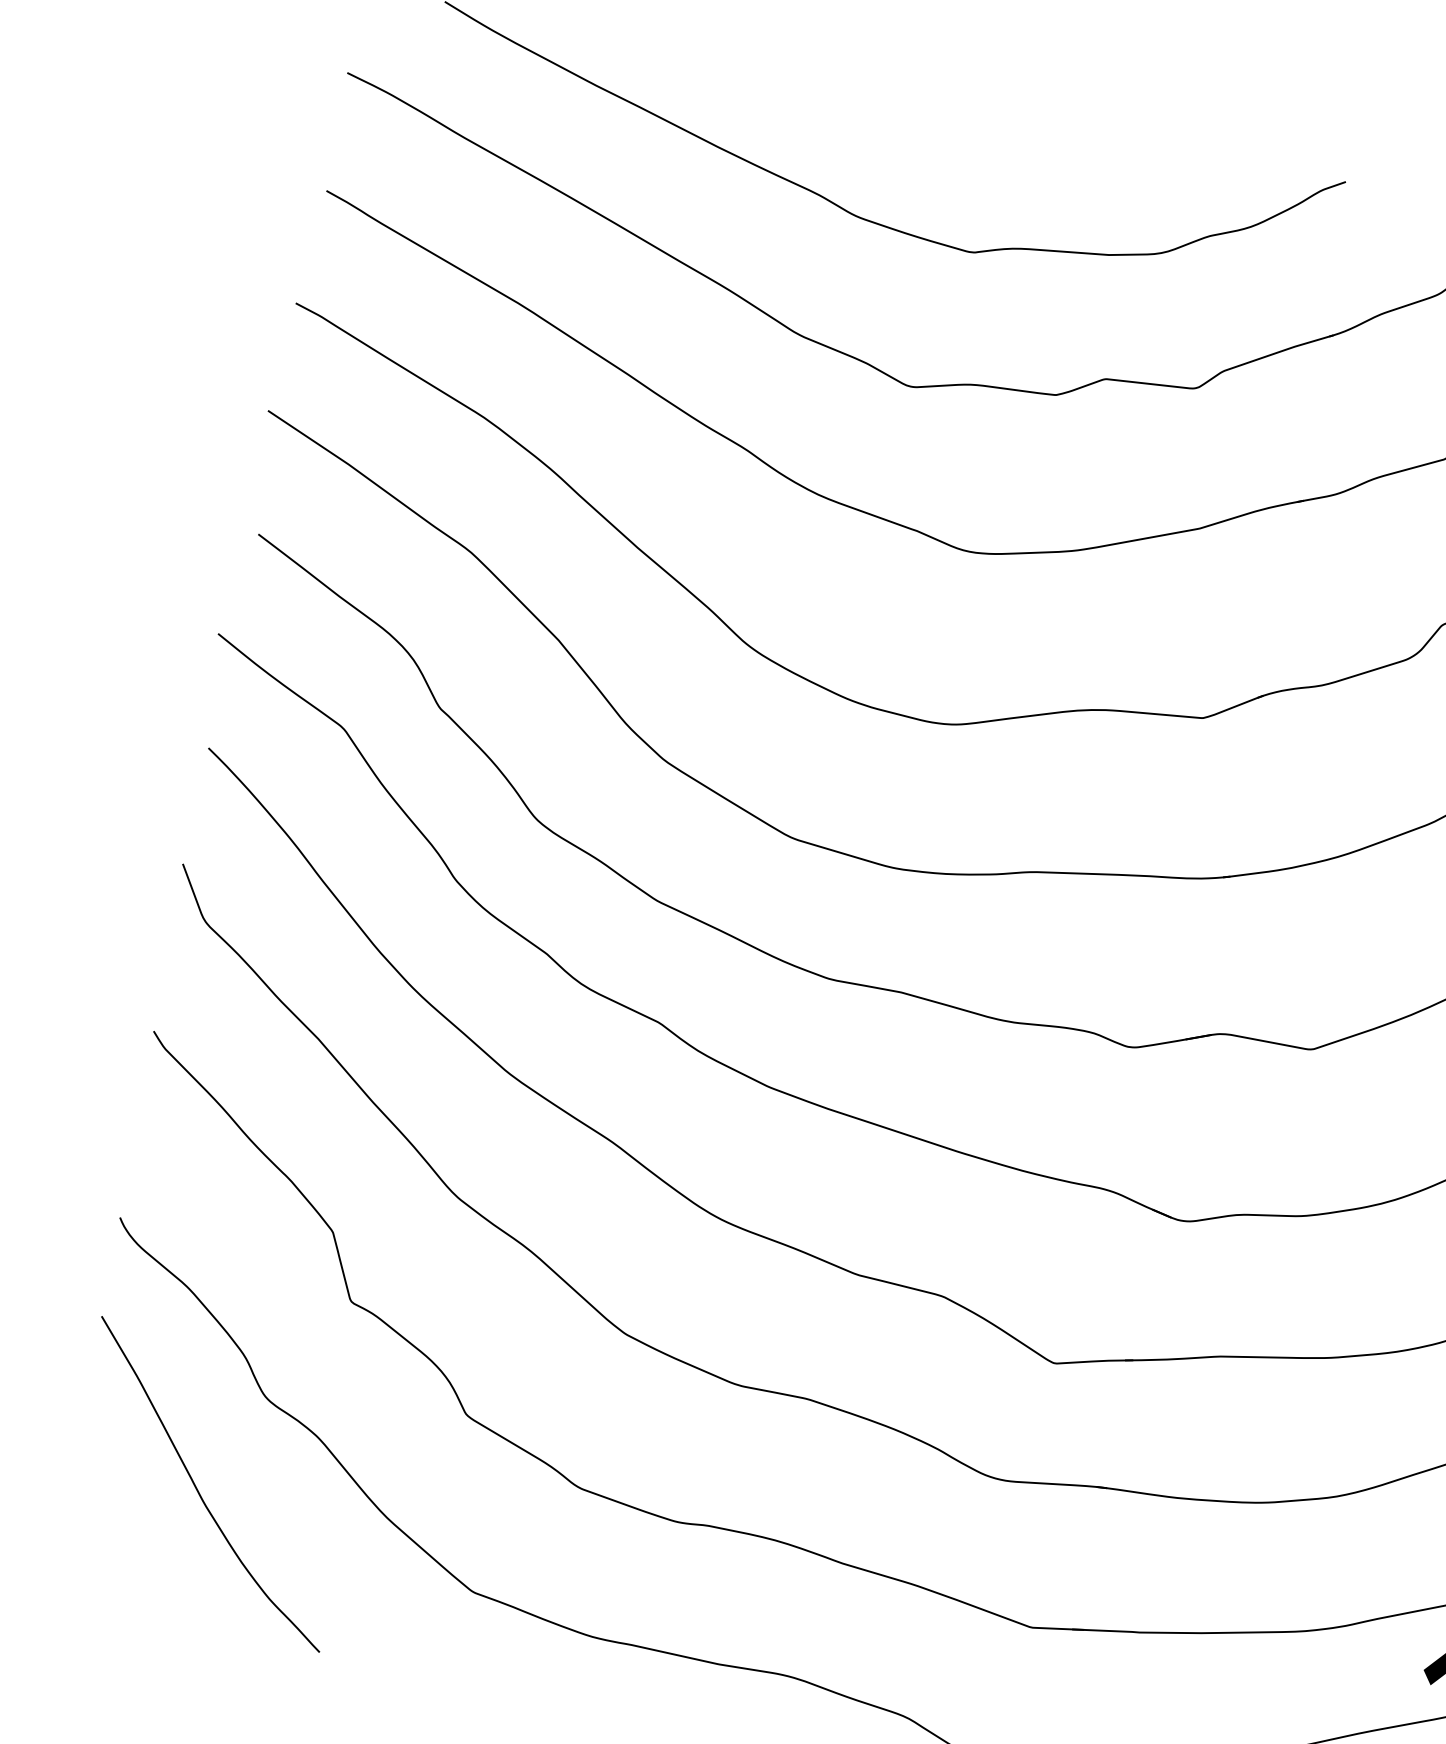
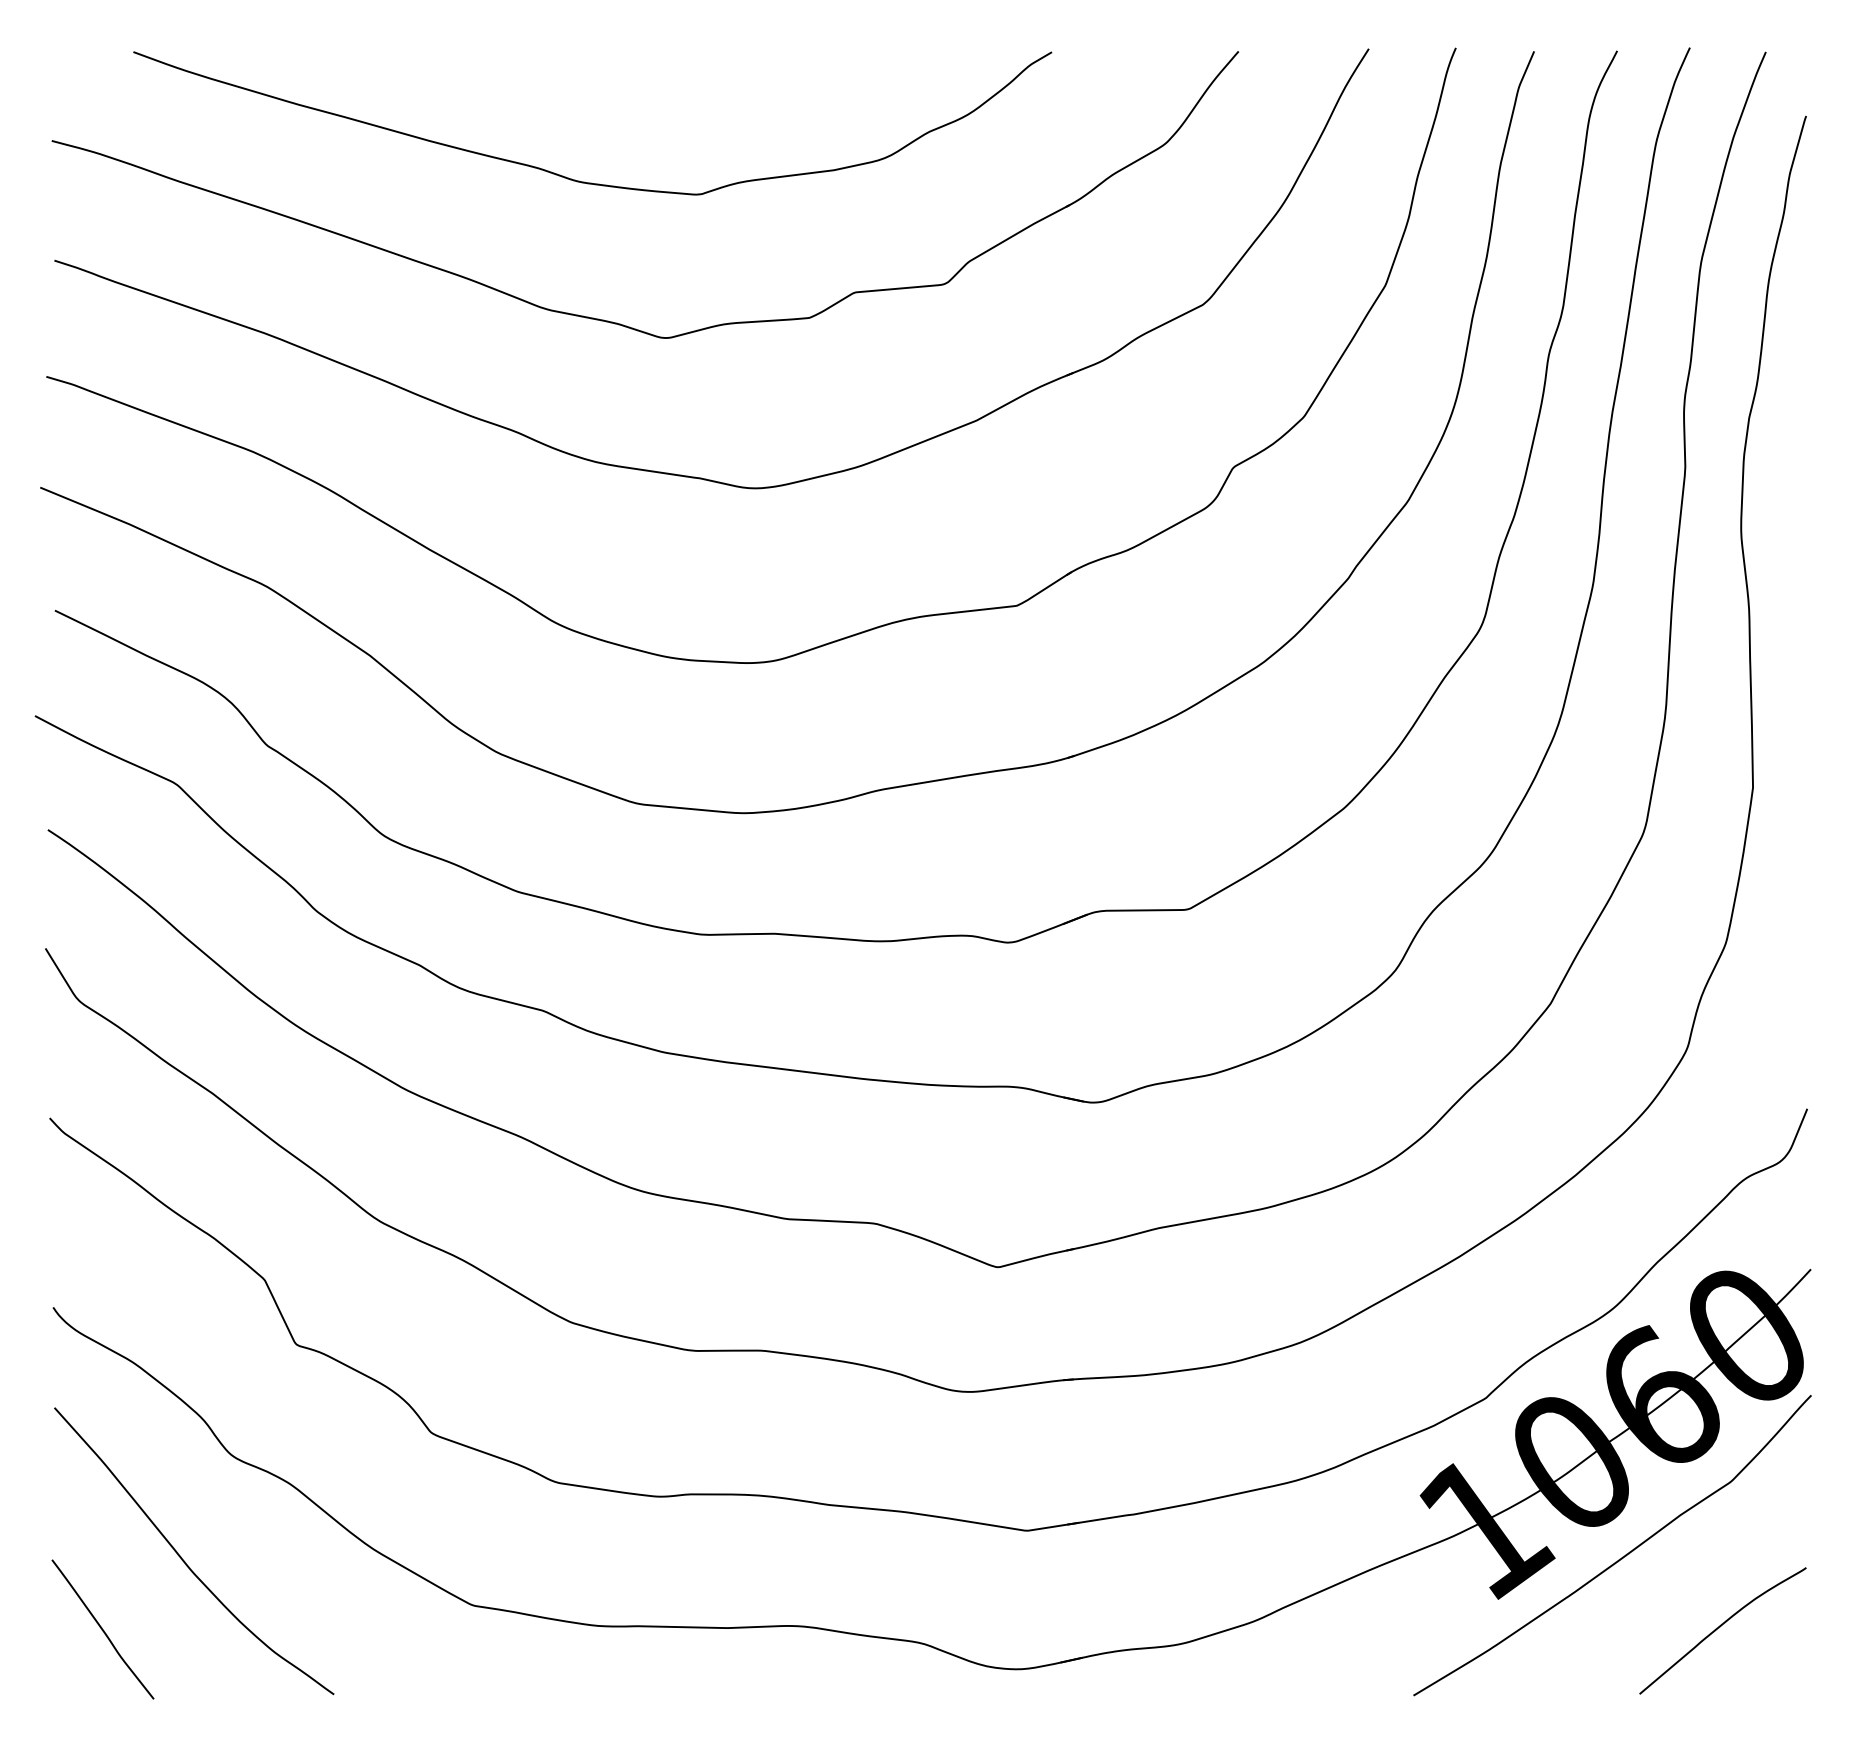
curve: (105, 1543) -> (102, 1629), added

